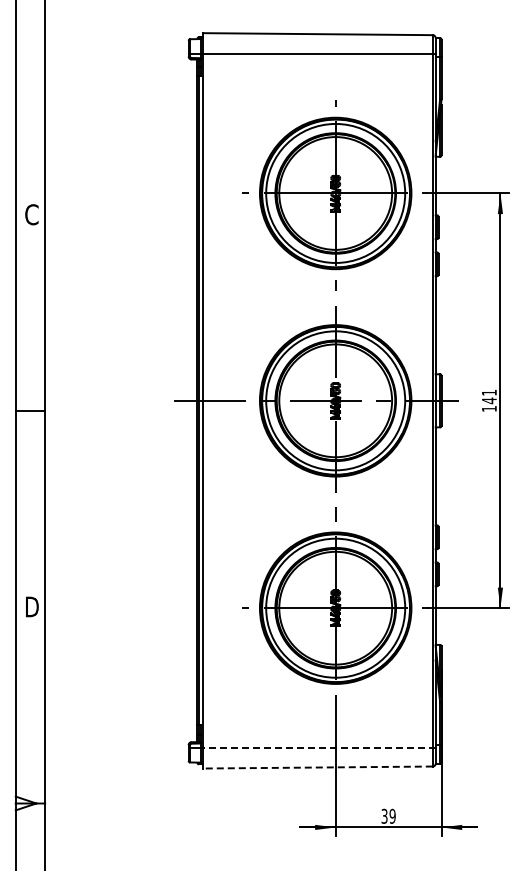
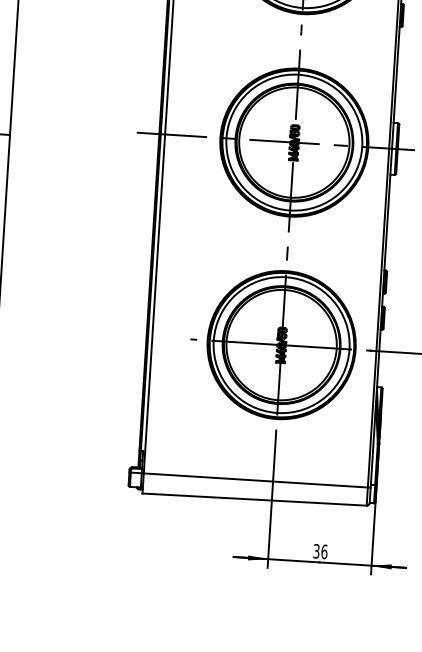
line: (319, 747) -> (257, 480), dashed -> solid
line: (318, 767) -> (255, 499), dashed -> solid
text: (392, 815) -> (324, 551), 39 -> 36

